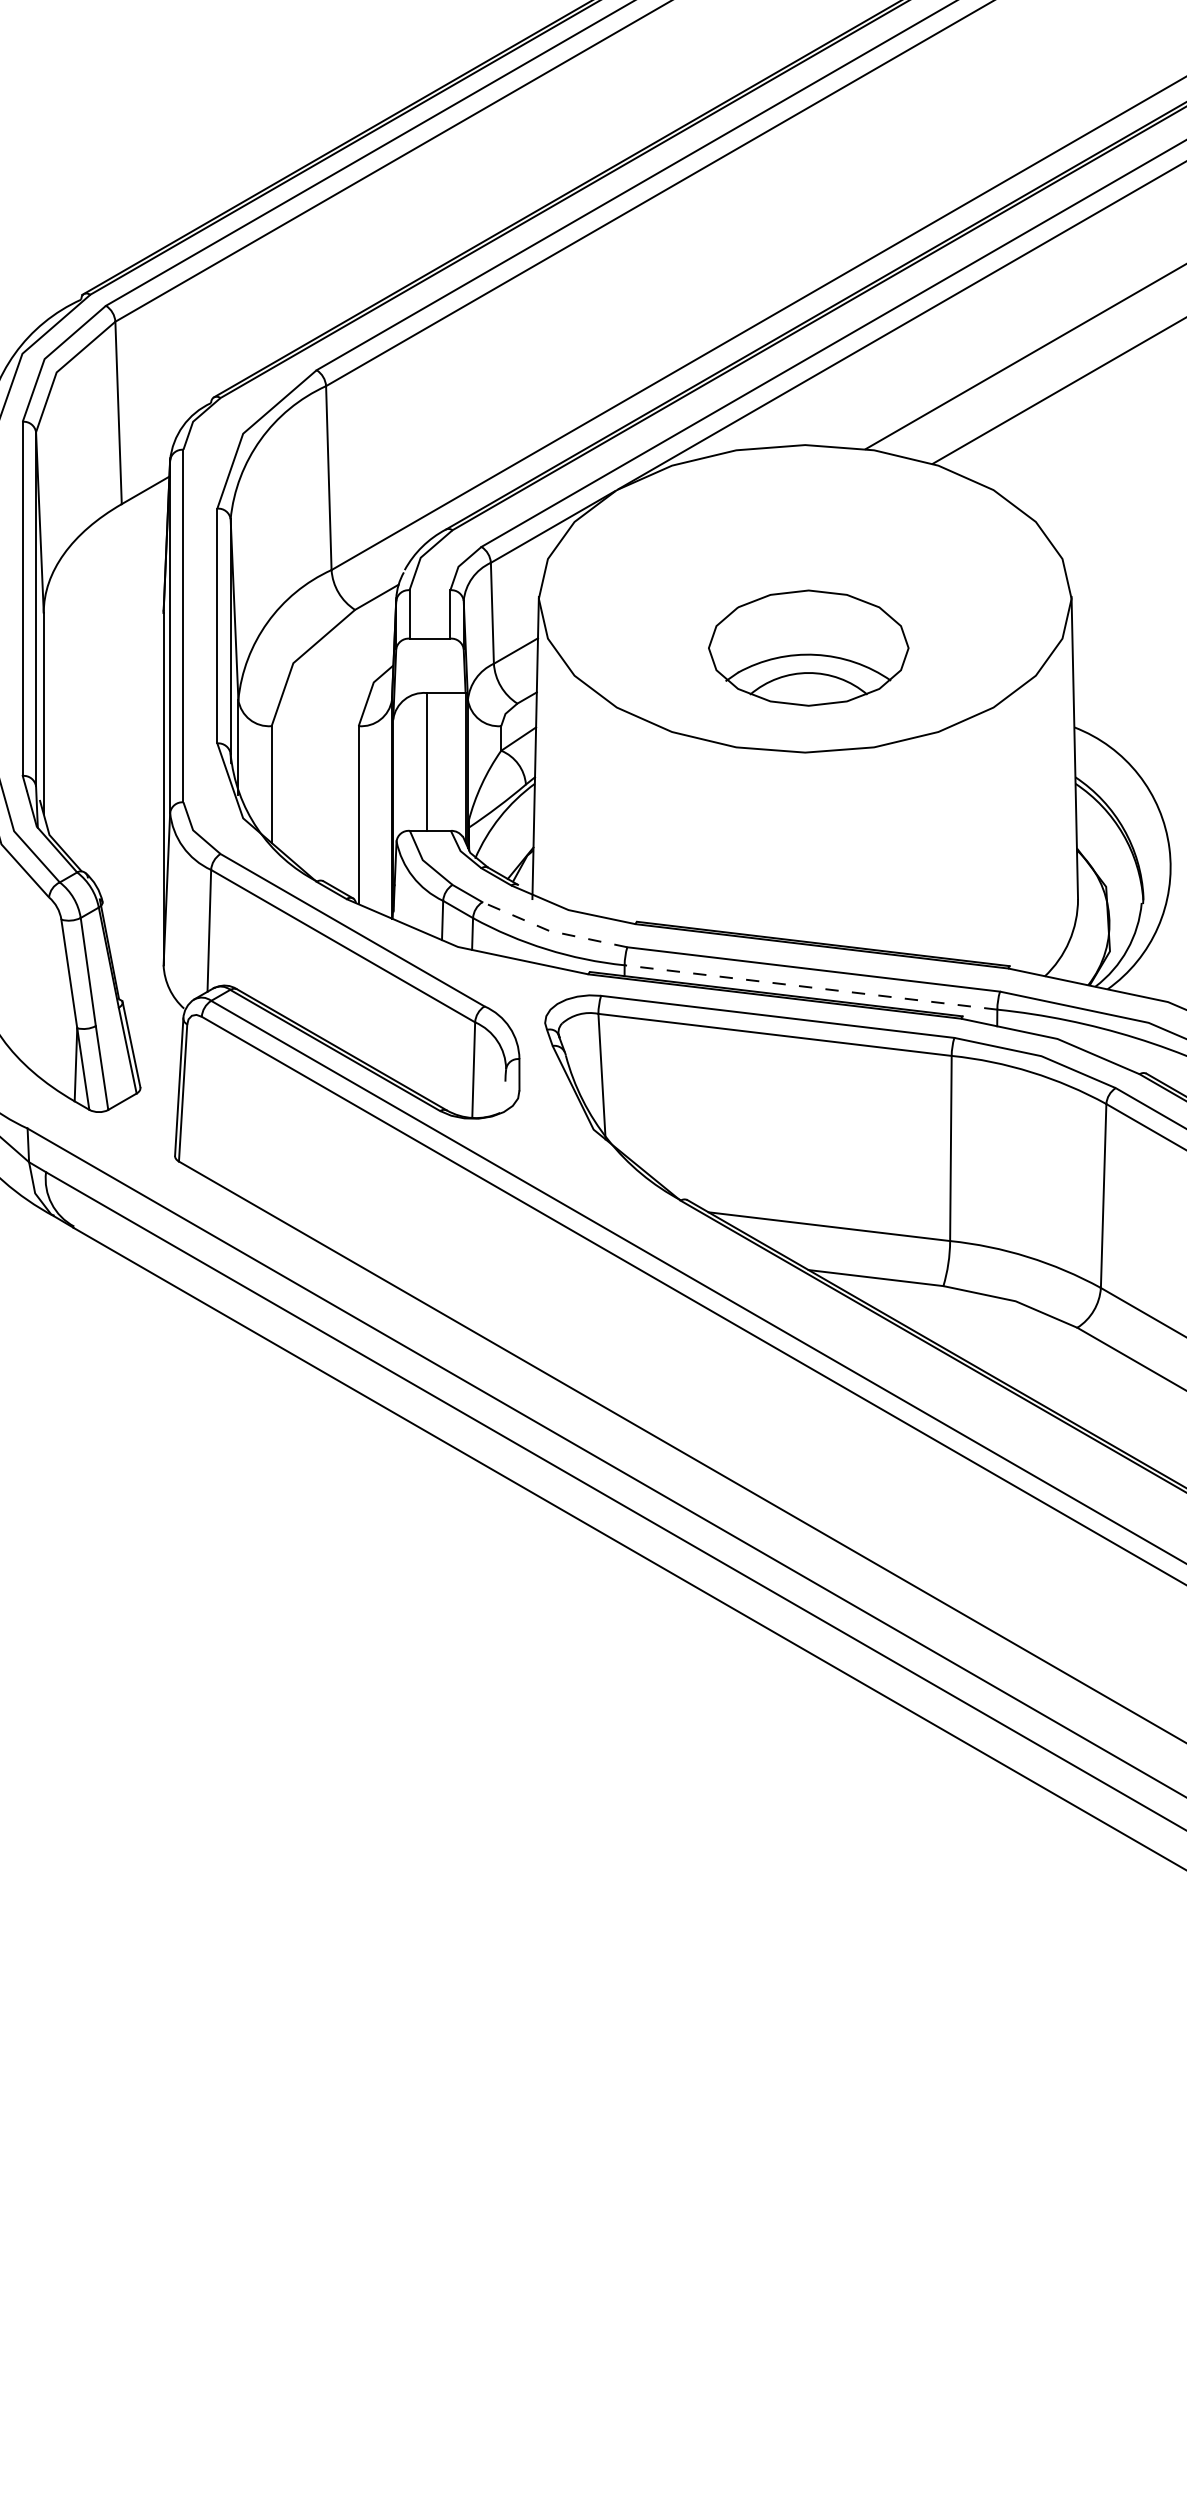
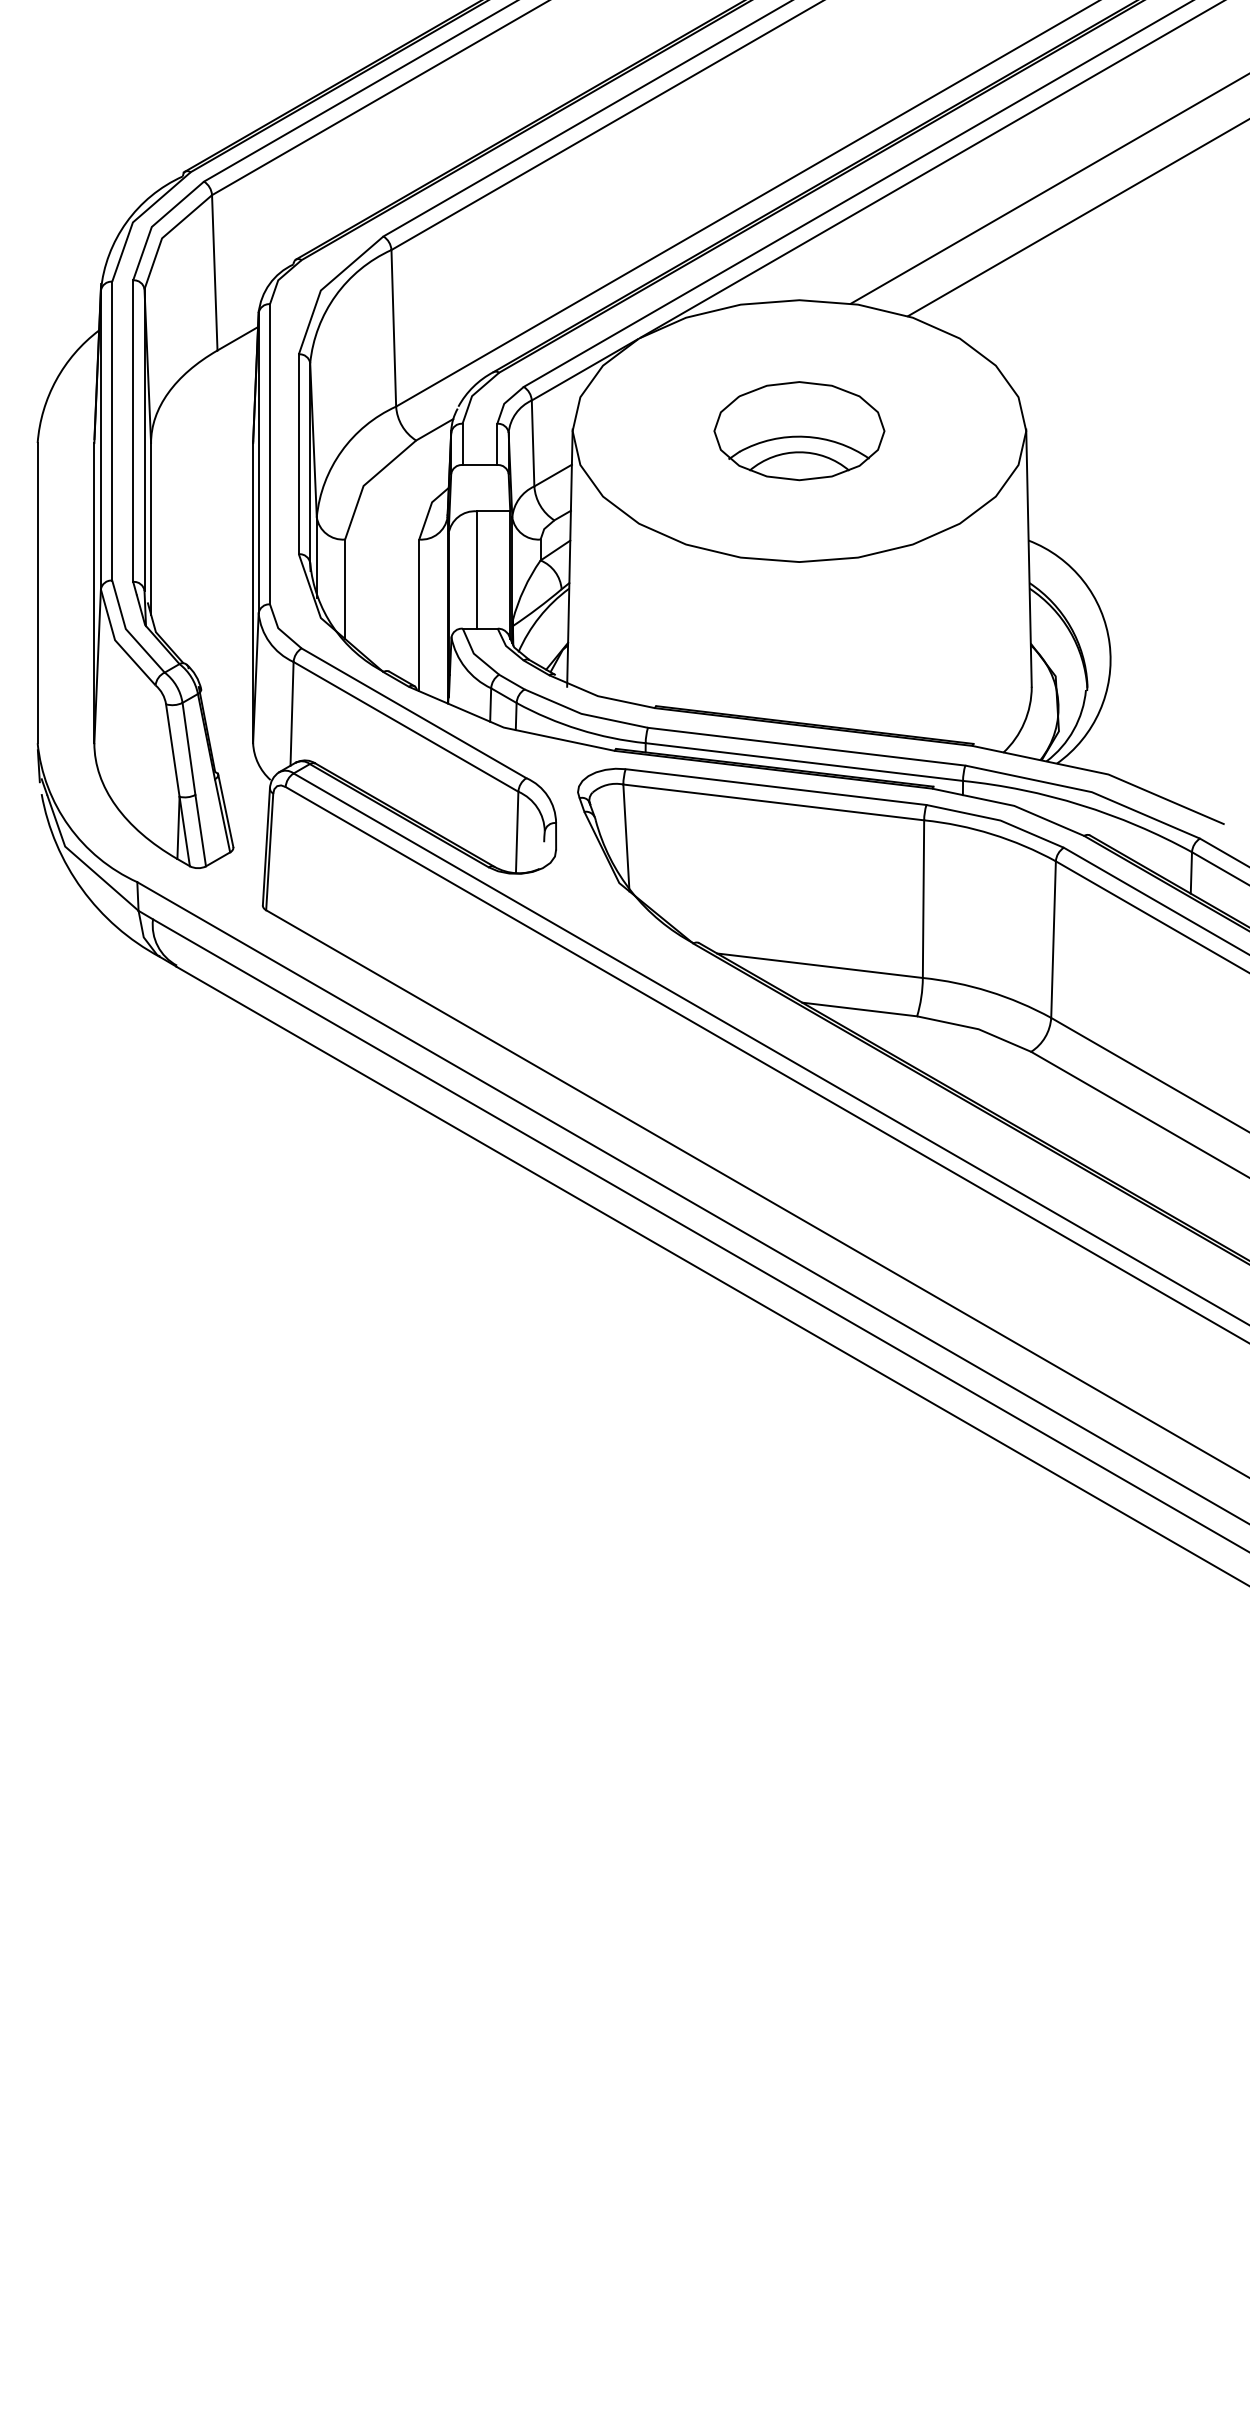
part: (808, 648) -> (799, 431), moved
line: (552, 931) -> (584, 714), dashed -> solid
line: (811, 987) -> (804, 762), dashed -> solid

